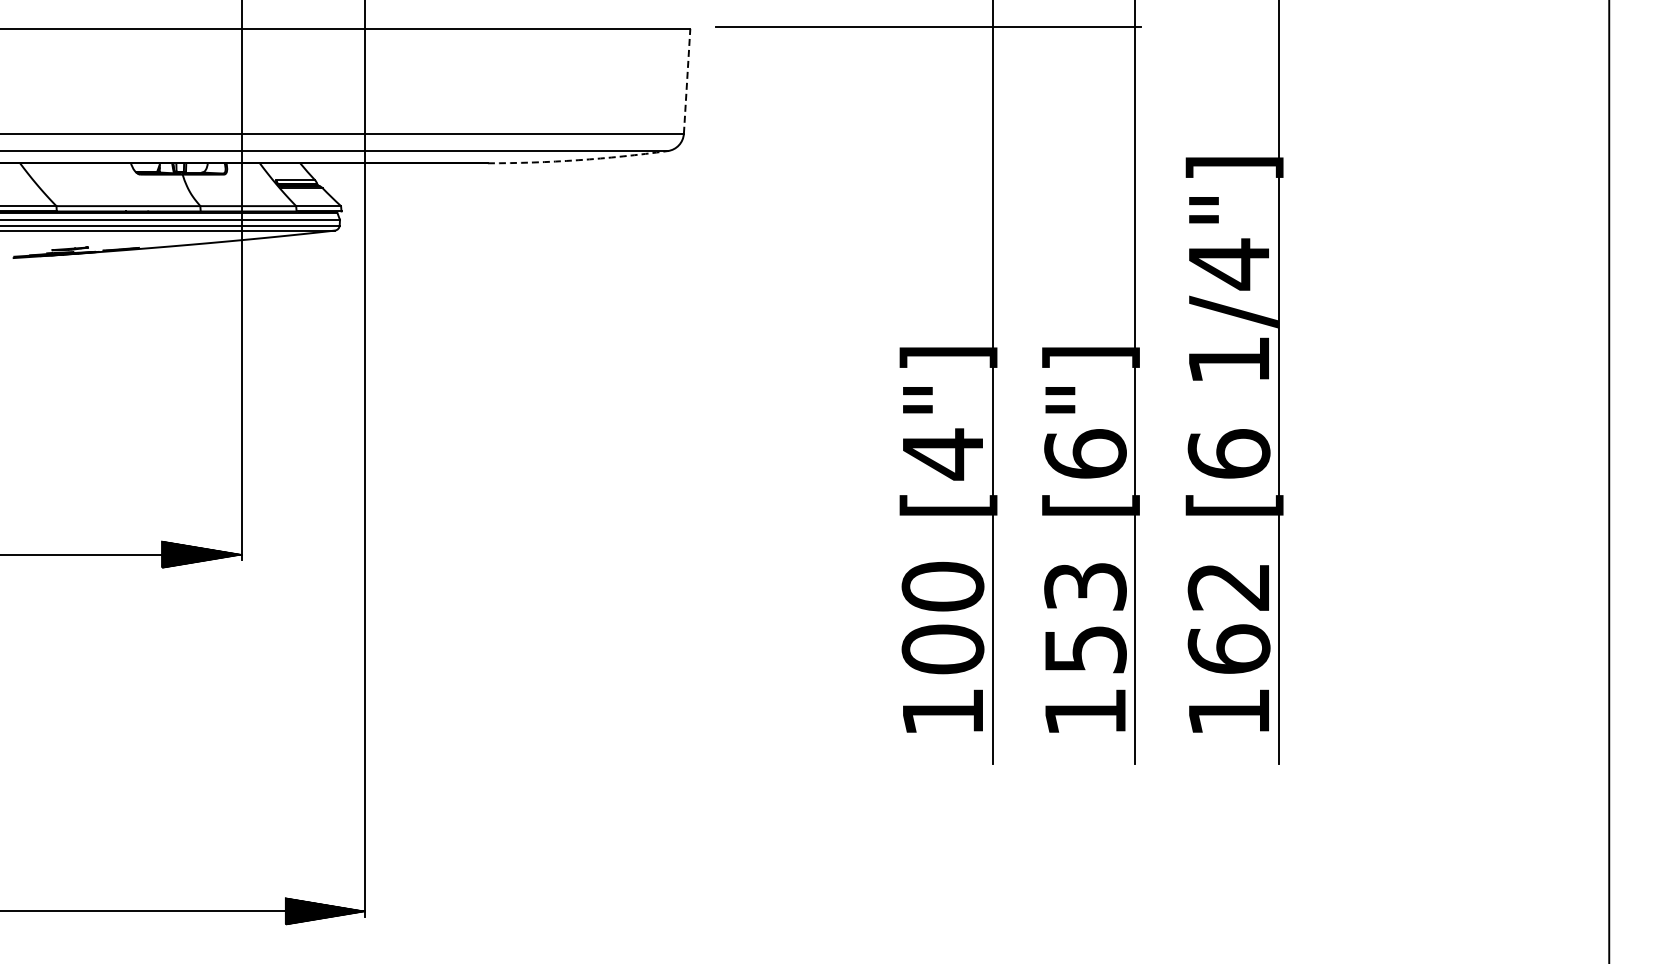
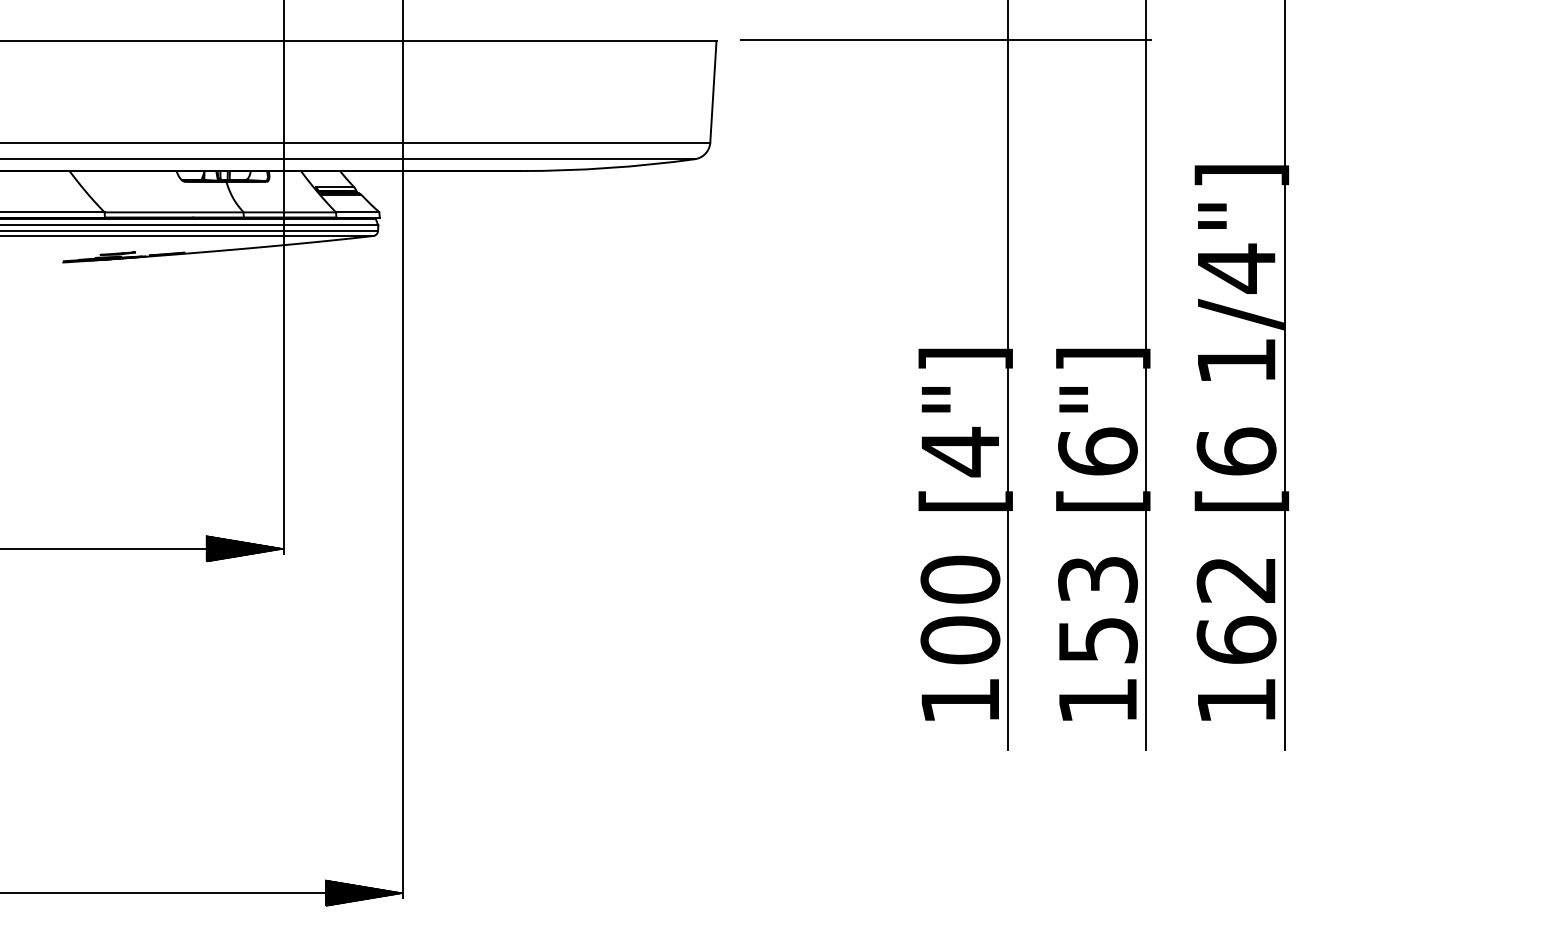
line: (687, 81) -> (713, 92), dashed -> solid
arc: (578, 160) -> (608, 168), dashed -> solid

